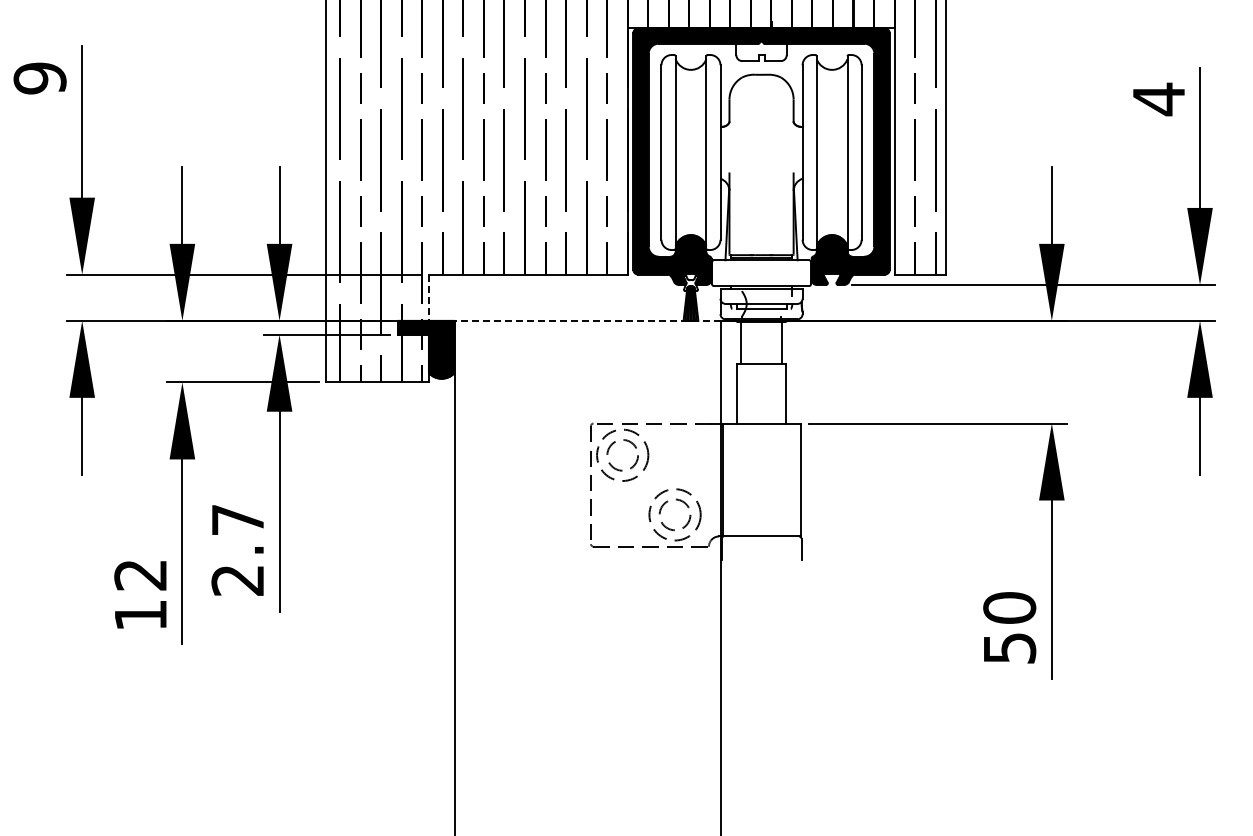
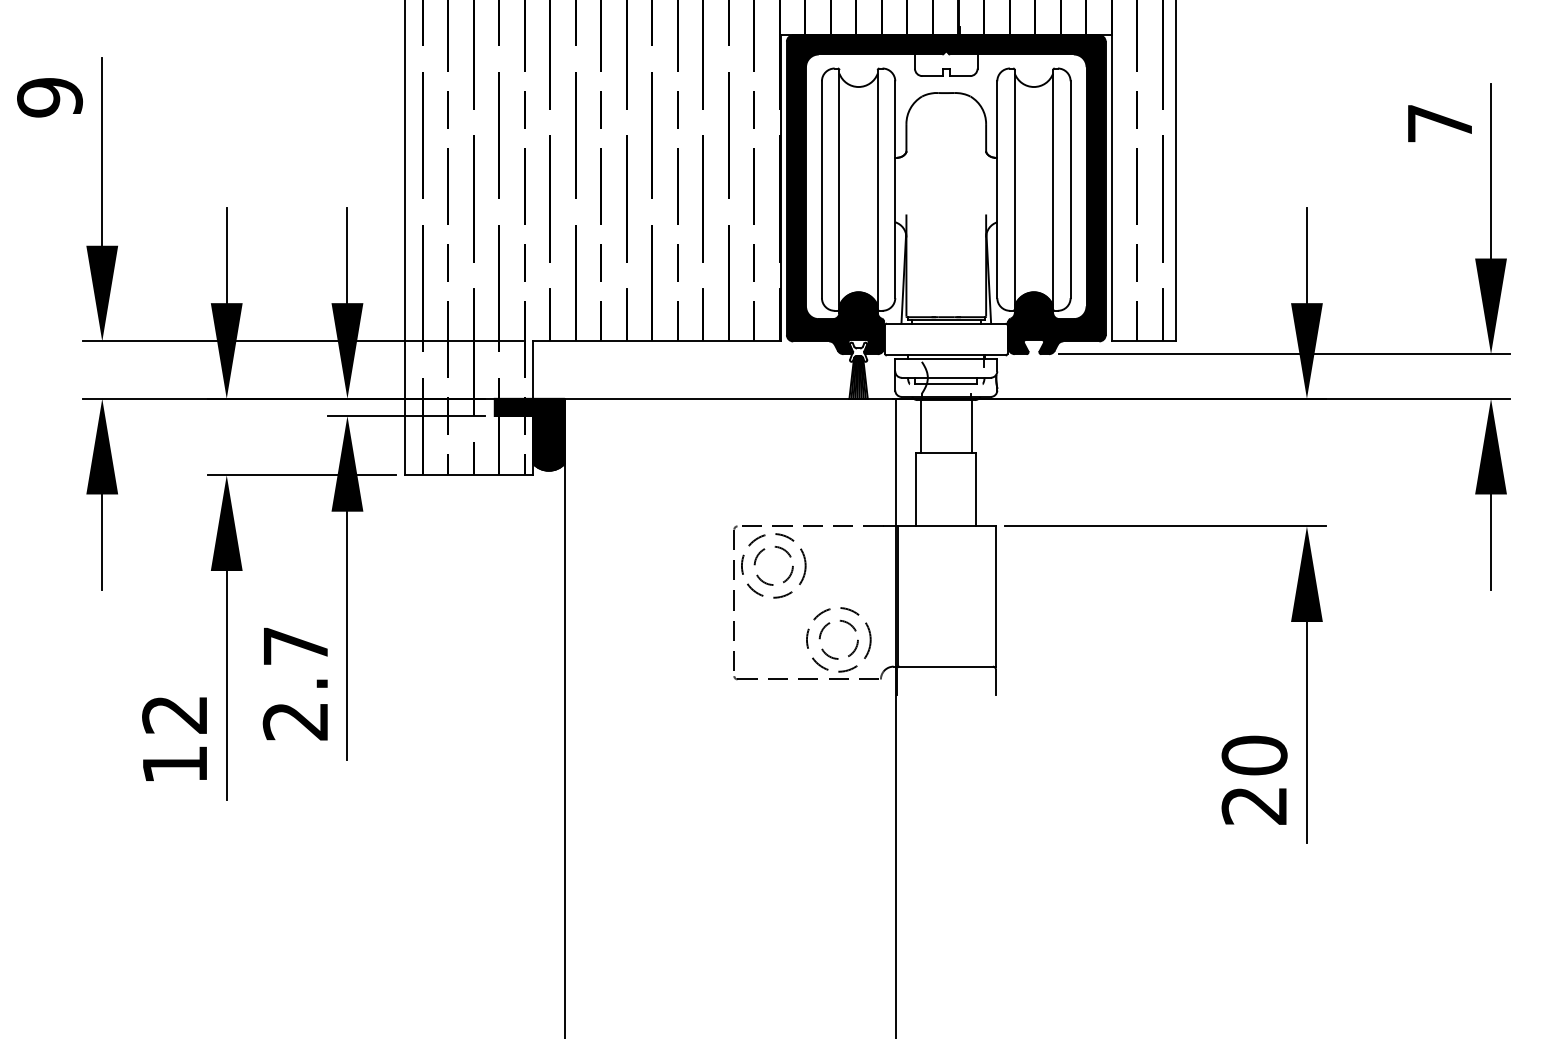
text: (1158, 99) -> (1439, 123), 4 -> 7
line: (428, 298) -> (532, 371), dashed -> solid
line: (587, 320) -> (730, 398), dashed -> solid
text: (1009, 648) -> (1254, 805), 50 -> 20

